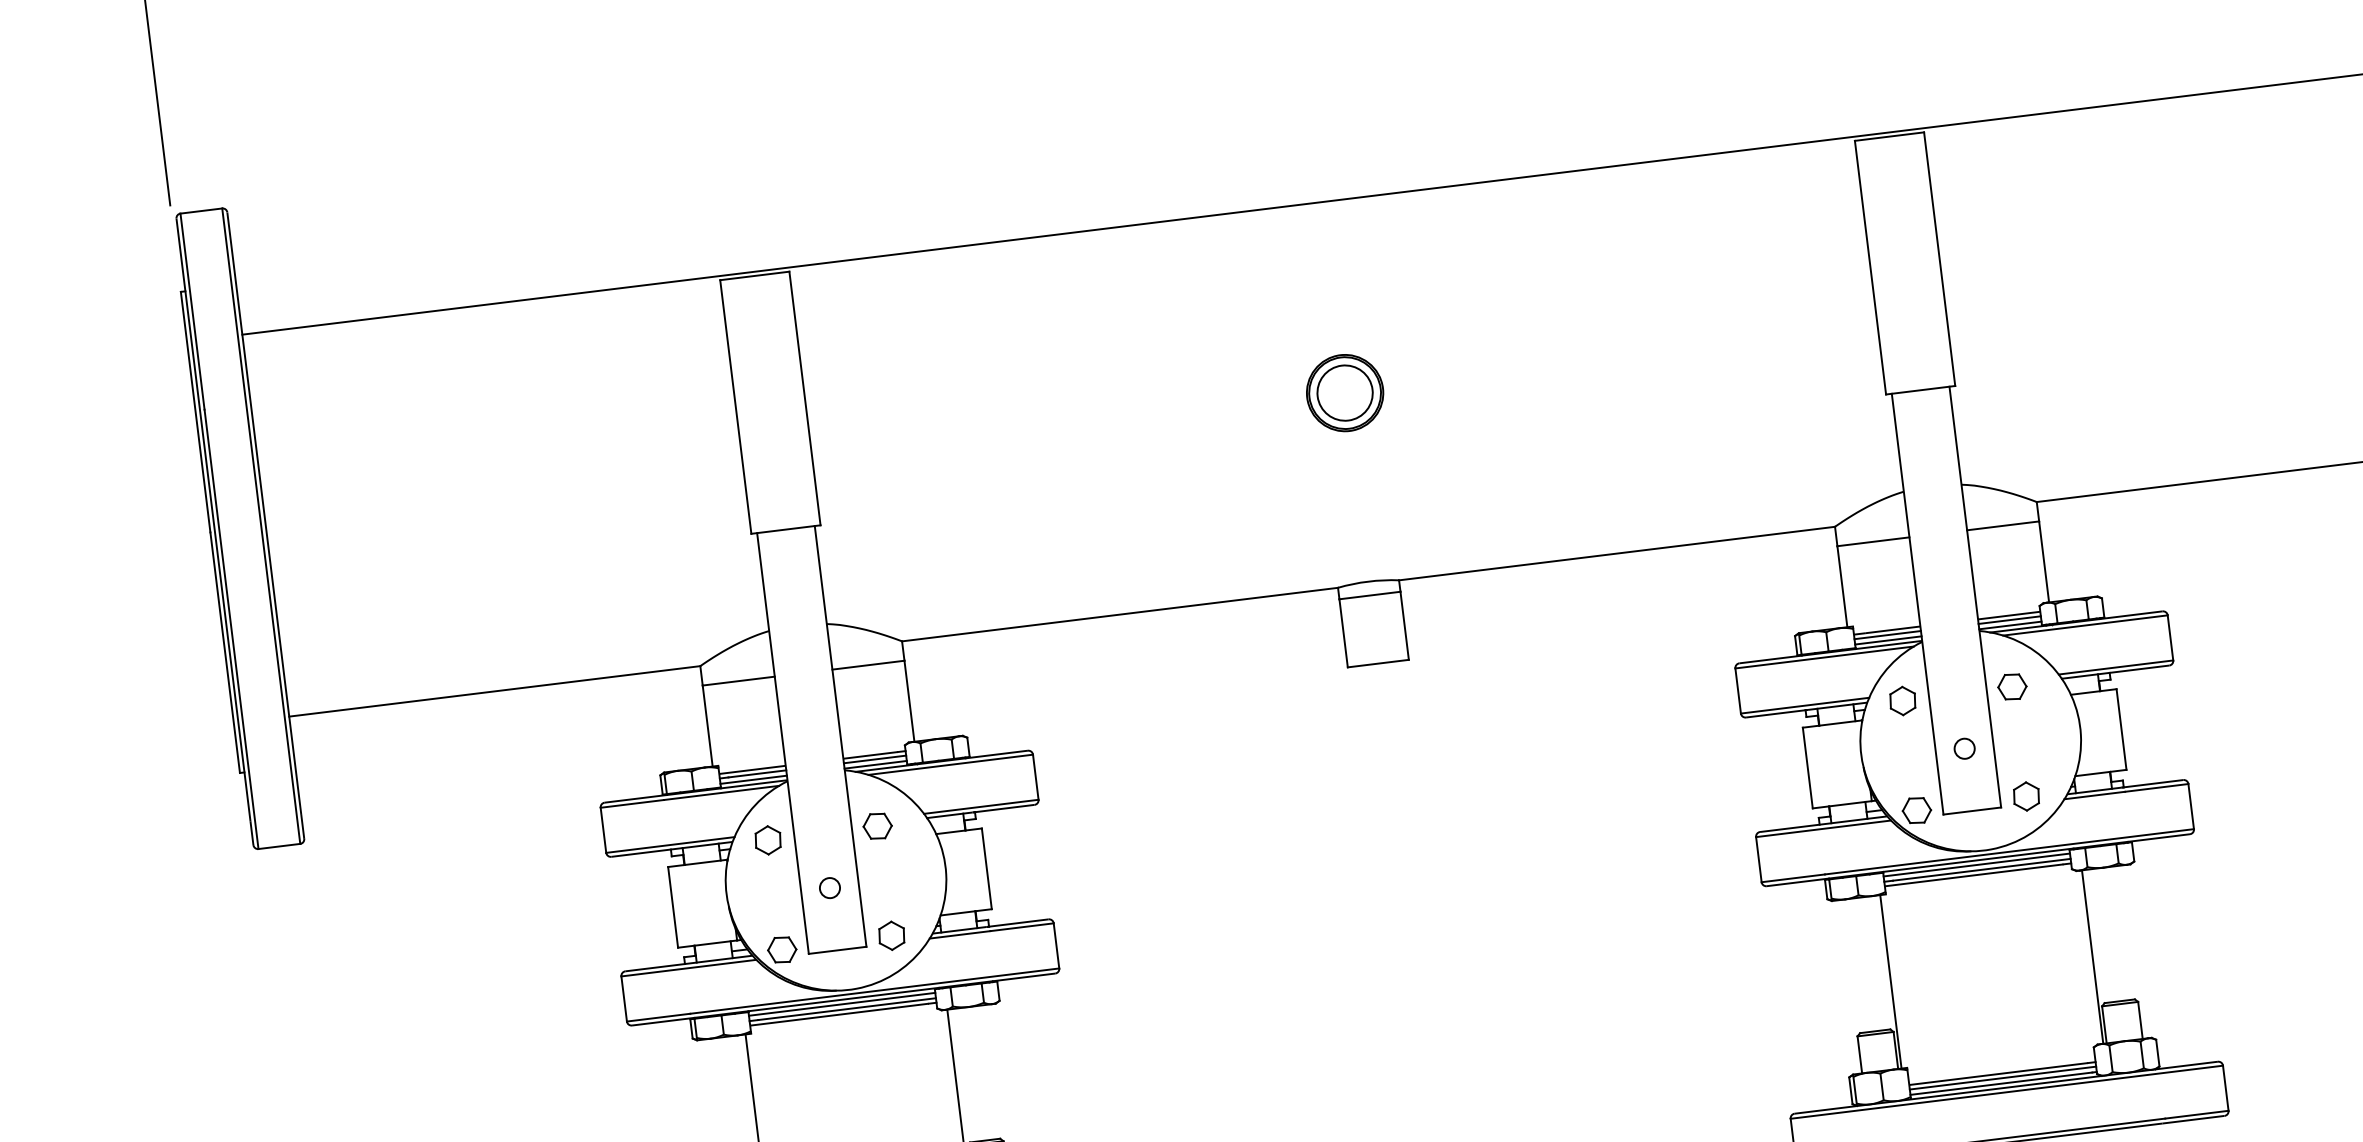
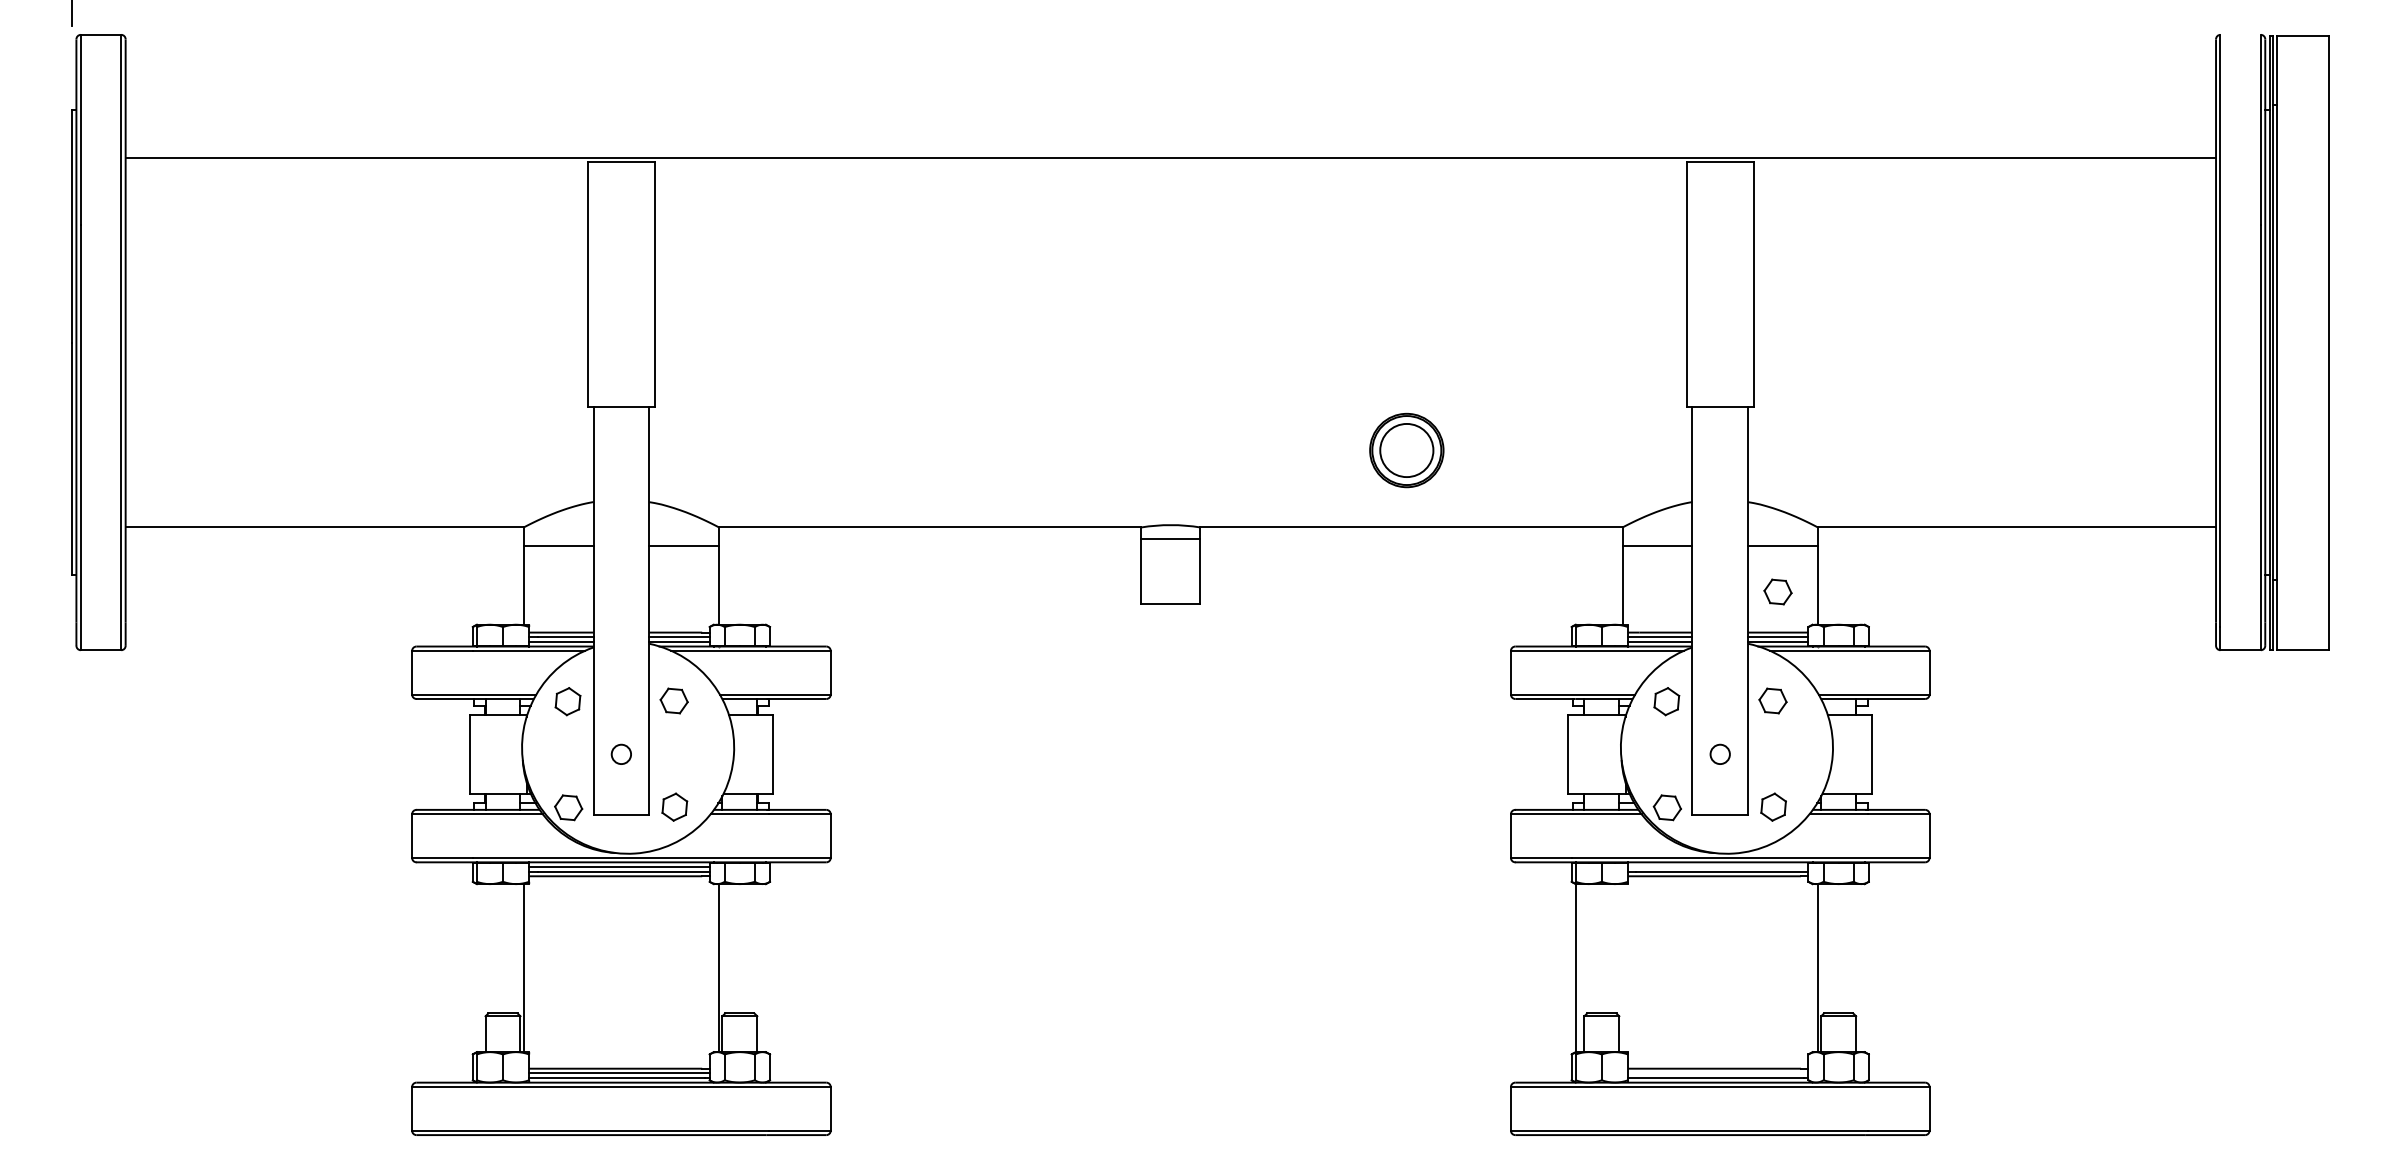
part: (1344, 393) -> (1406, 450), moved
part: (2003, 573) -> (1777, 591), added
line: (1977, 864) -> (1718, 866), removed
line: (1890, 982) -> (1575, 968), moved
line: (2003, 1078) -> (1718, 1073), removed

